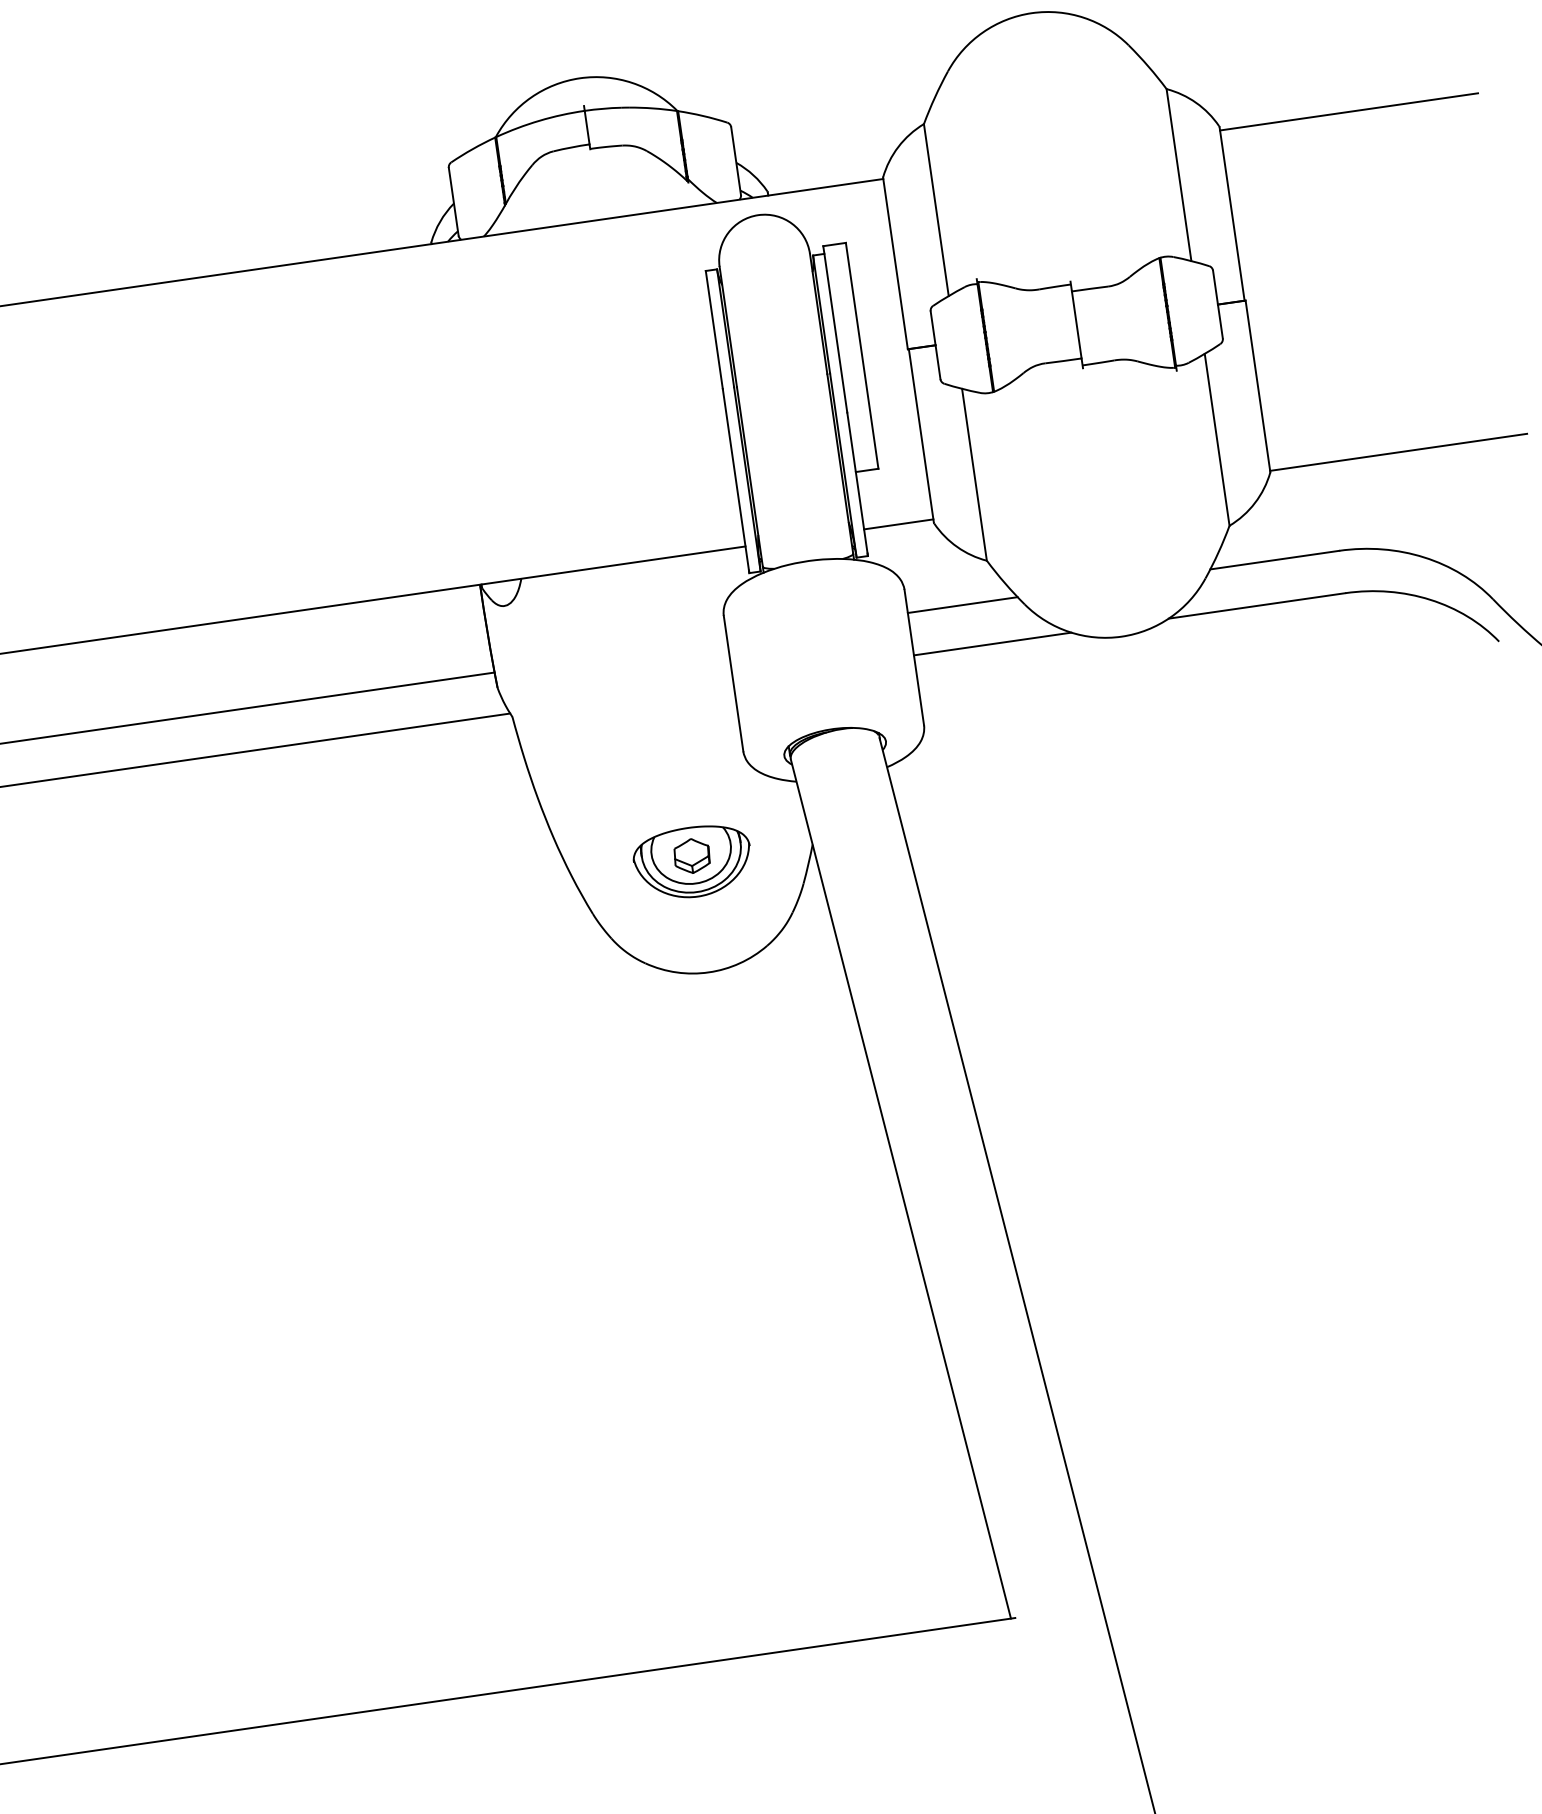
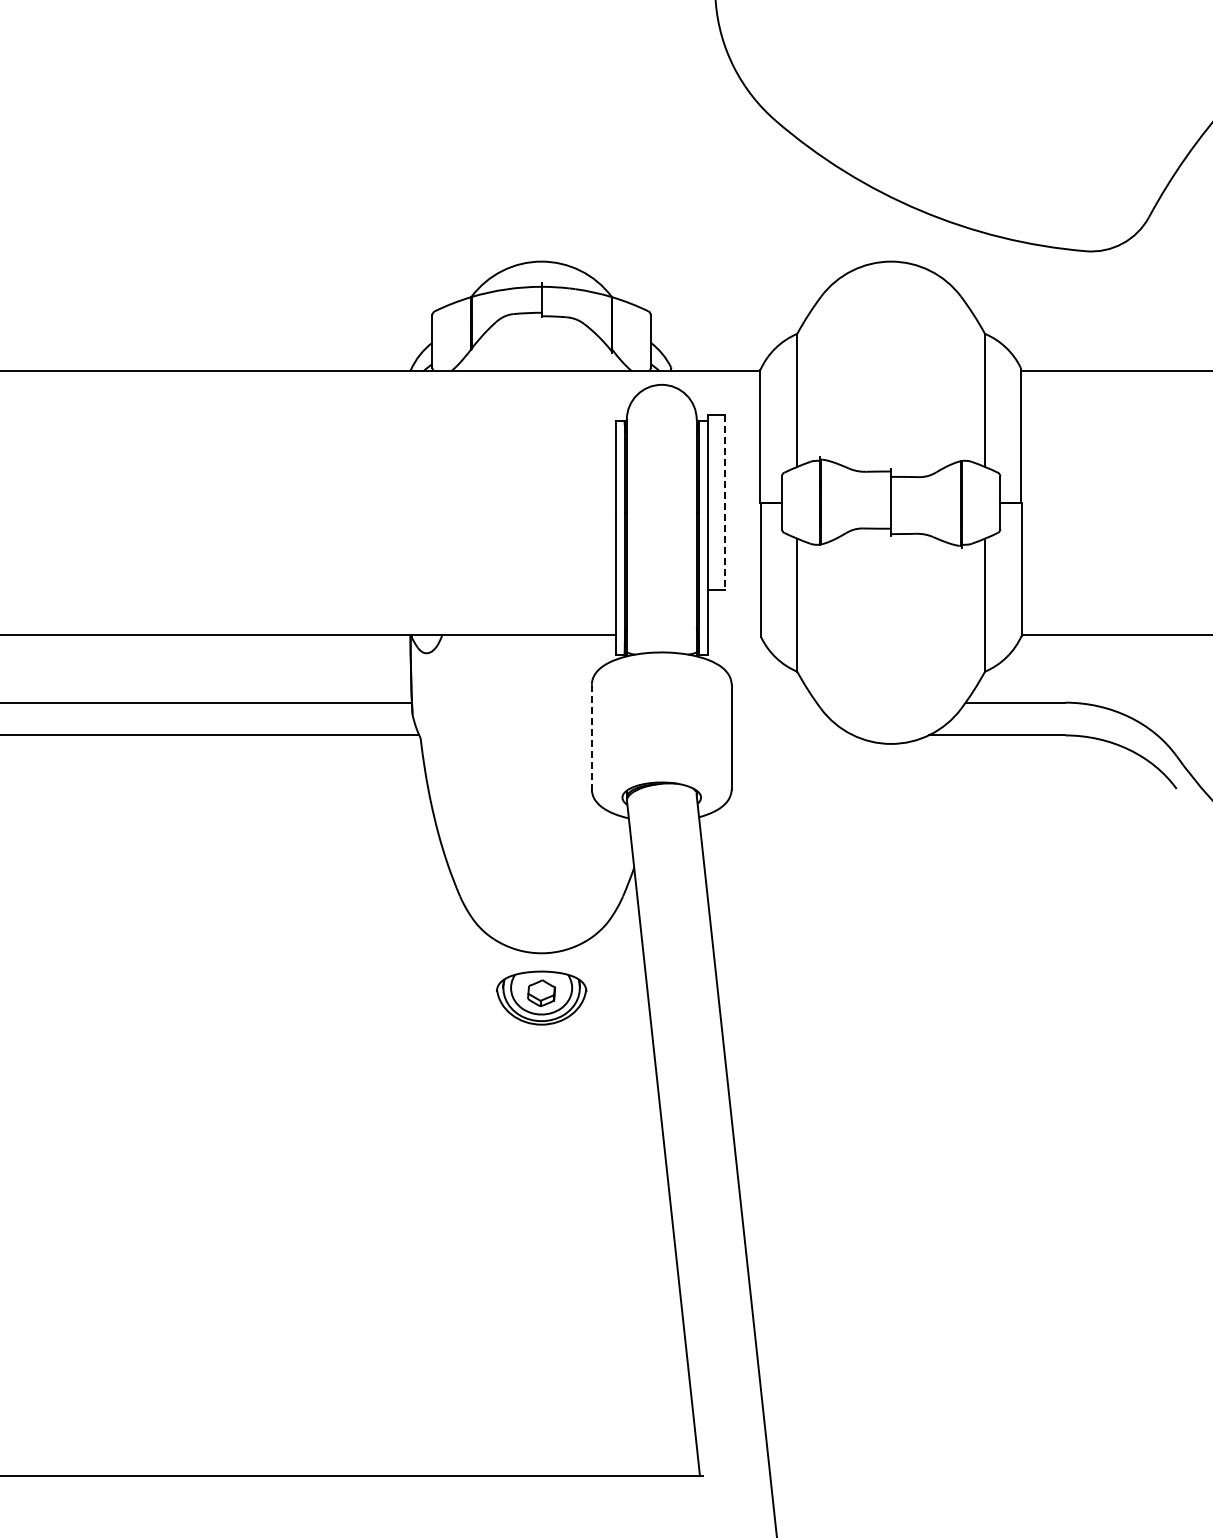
line: (862, 356) -> (725, 503), solid -> dashed
line: (898, 524) -> (734, 634), removed
line: (961, 604) -> (773, 702), removed
line: (992, 644) -> (792, 735), removed
line: (733, 684) -> (591, 737), solid -> dashed
part: (692, 861) -> (541, 997), moved

